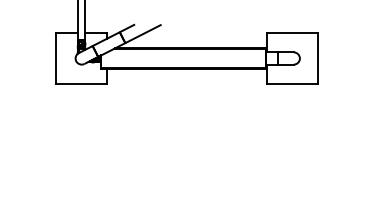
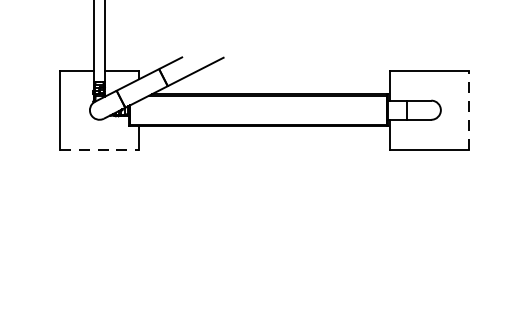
line: (318, 58) -> (469, 110), solid -> dashed
line: (82, 83) -> (100, 149), solid -> dashed

